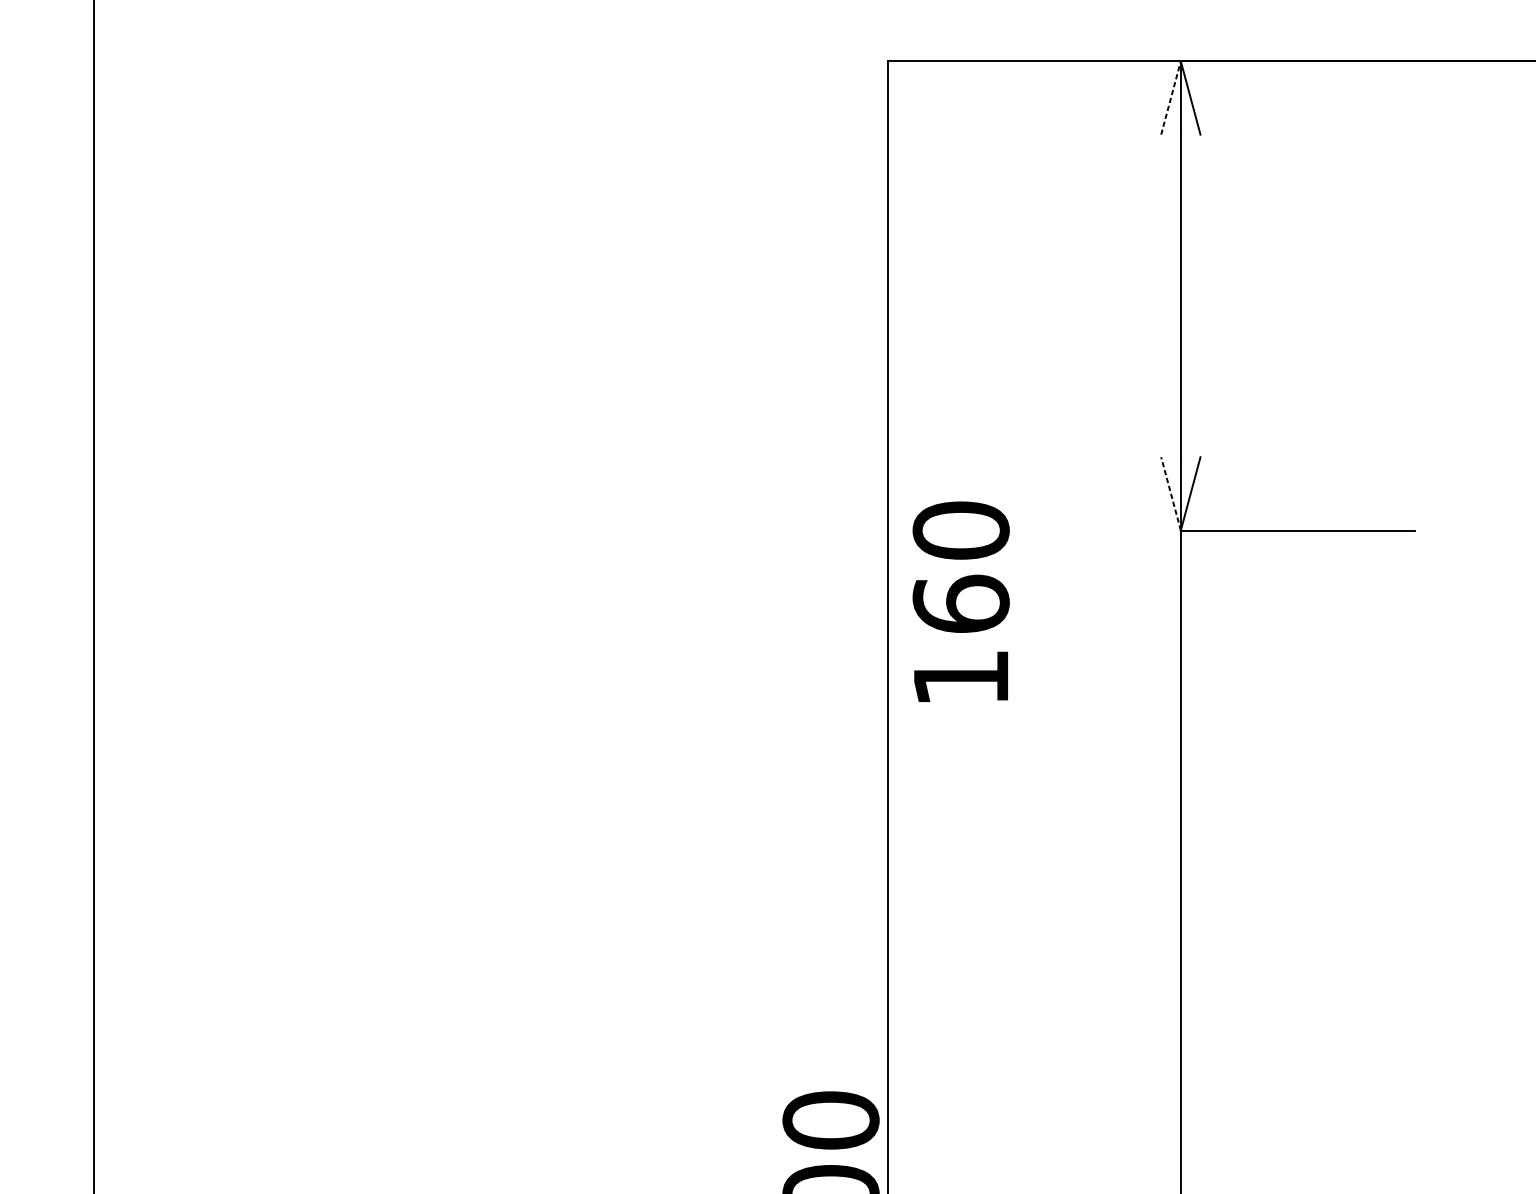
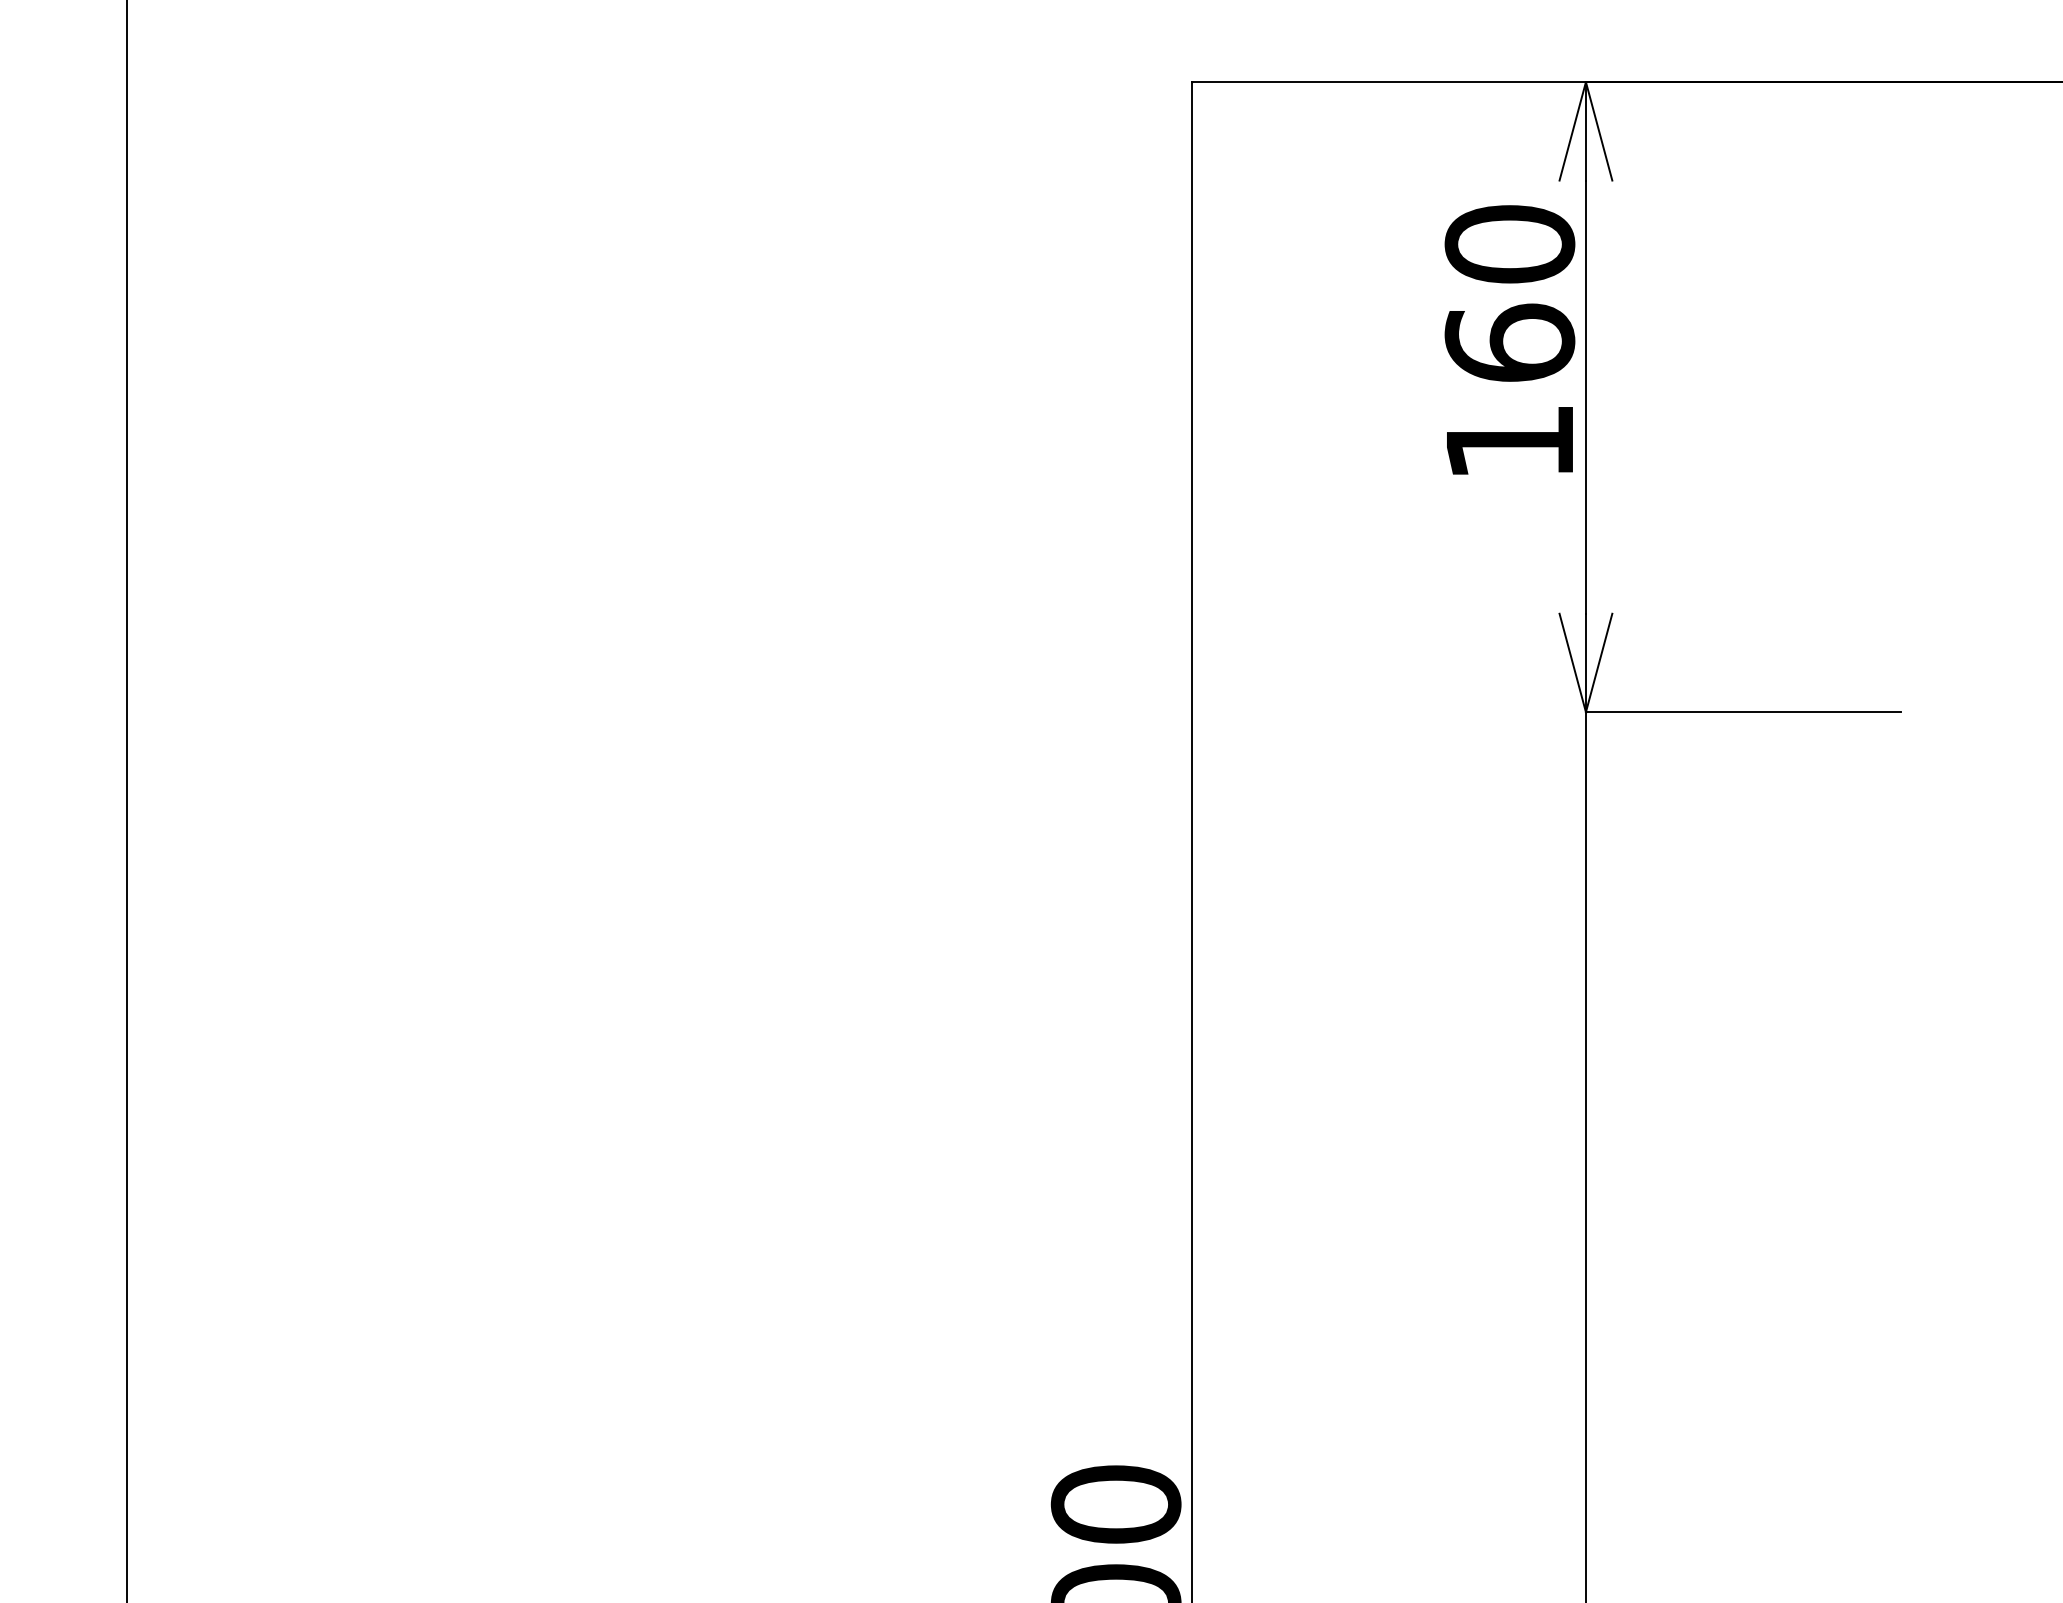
line: (1170, 98) -> (1572, 131), dashed -> solid
line: (1170, 493) -> (1572, 662), dashed -> solid
text: (960, 601) -> (1509, 339), moved

